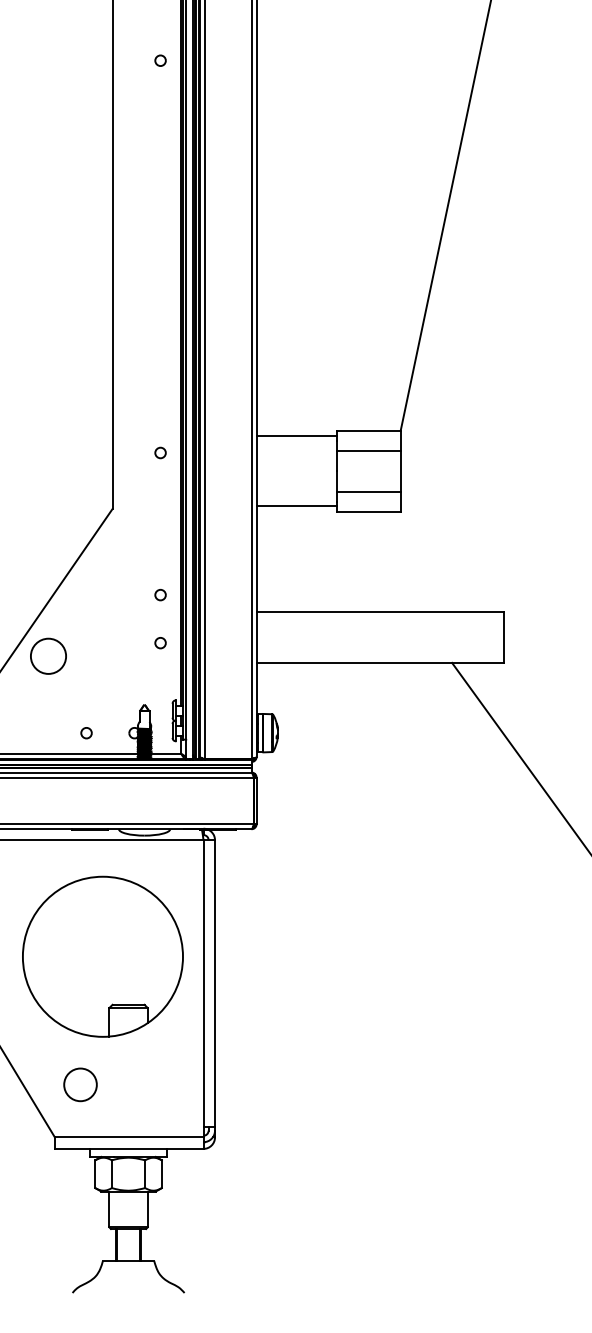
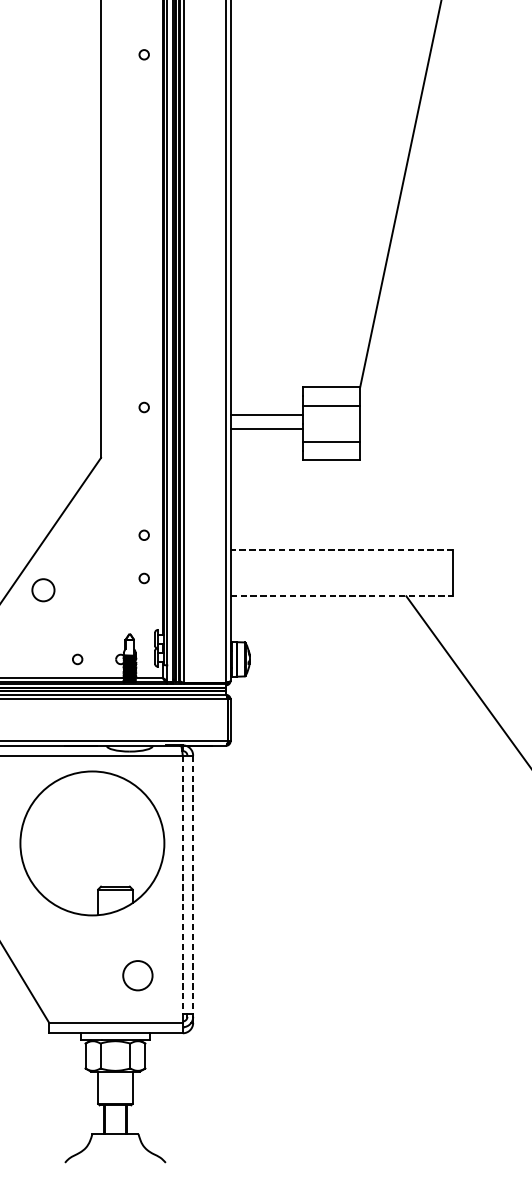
line: (296, 436) -> (266, 415), moved
line: (296, 506) -> (266, 428), moved
line: (380, 611) -> (341, 550), solid -> dashed
circle: (48, 655) -> (43, 589), size x0.7
line: (380, 662) -> (341, 595), solid -> dashed
part: (102, 956) -> (92, 843), moved
line: (203, 983) -> (182, 884), solid -> dashed
line: (215, 983) -> (193, 884), solid -> dashed
circle: (80, 1084) -> (137, 975), moved

